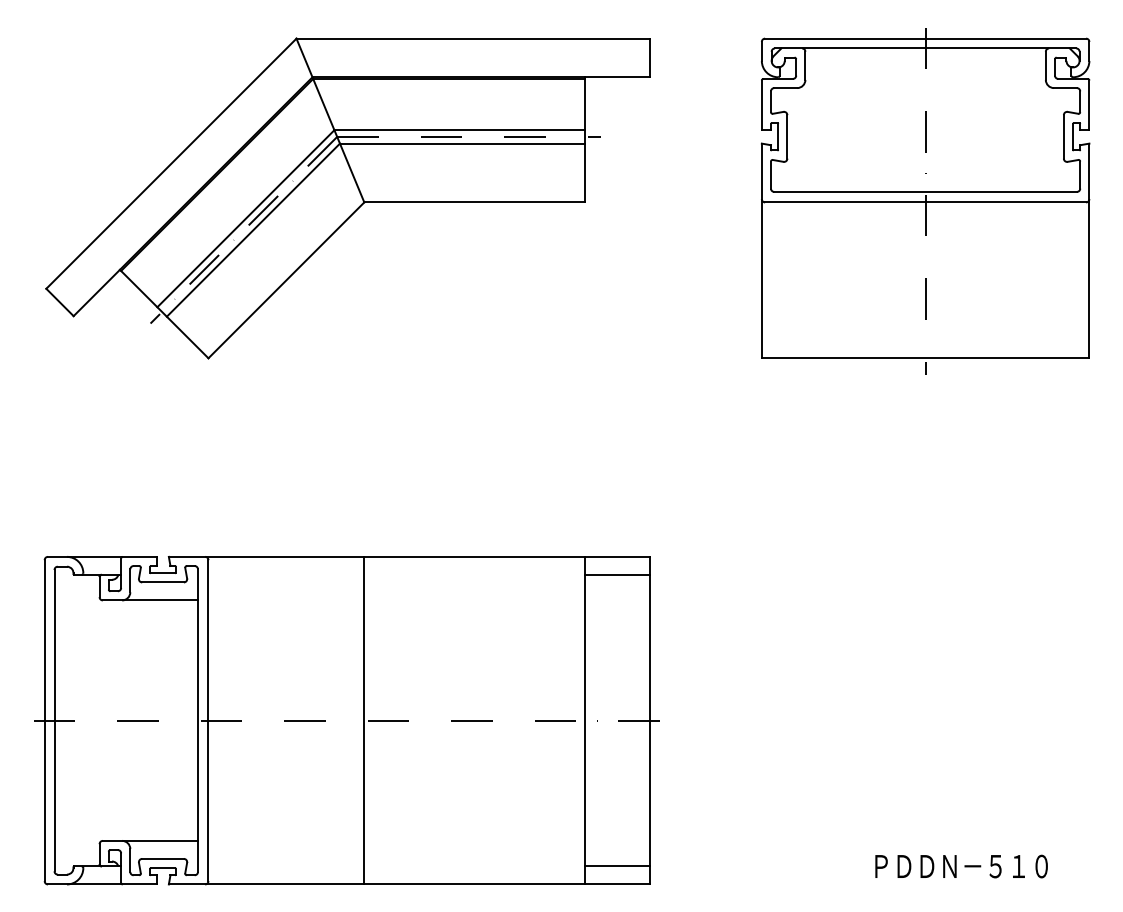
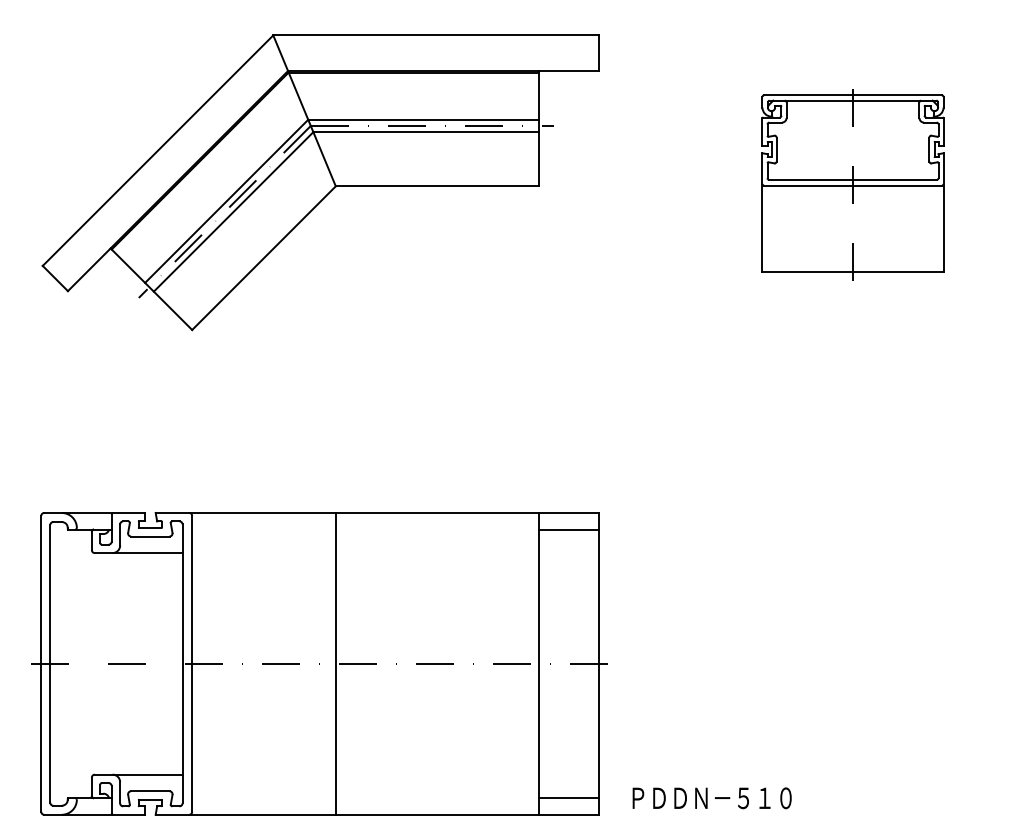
part: (925, 200) -> (852, 184), size x0.6
text: (960, 866) -> (711, 798), moved

